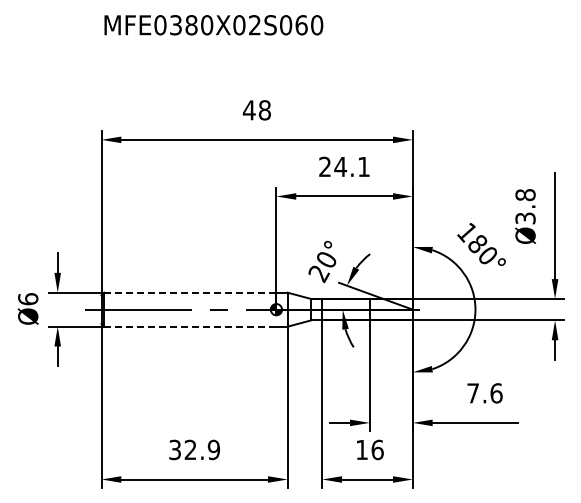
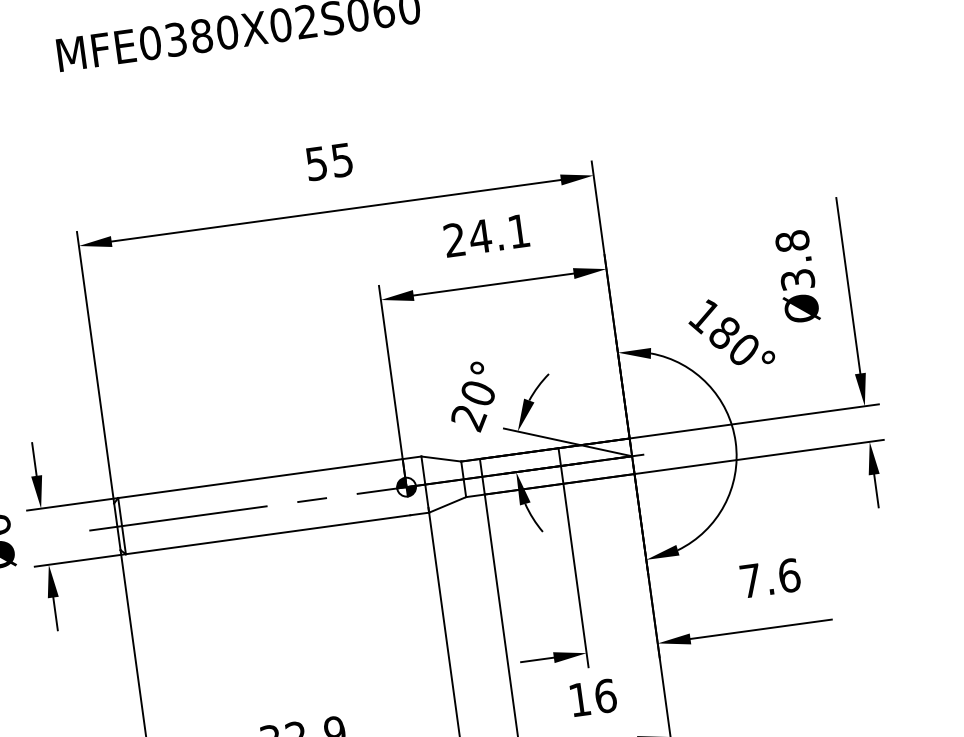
text: (256, 110) -> (328, 162), 48 -> 55
line: (189, 292) -> (258, 478), dashed -> solid
line: (190, 326) -> (268, 534), dashed -> solid

